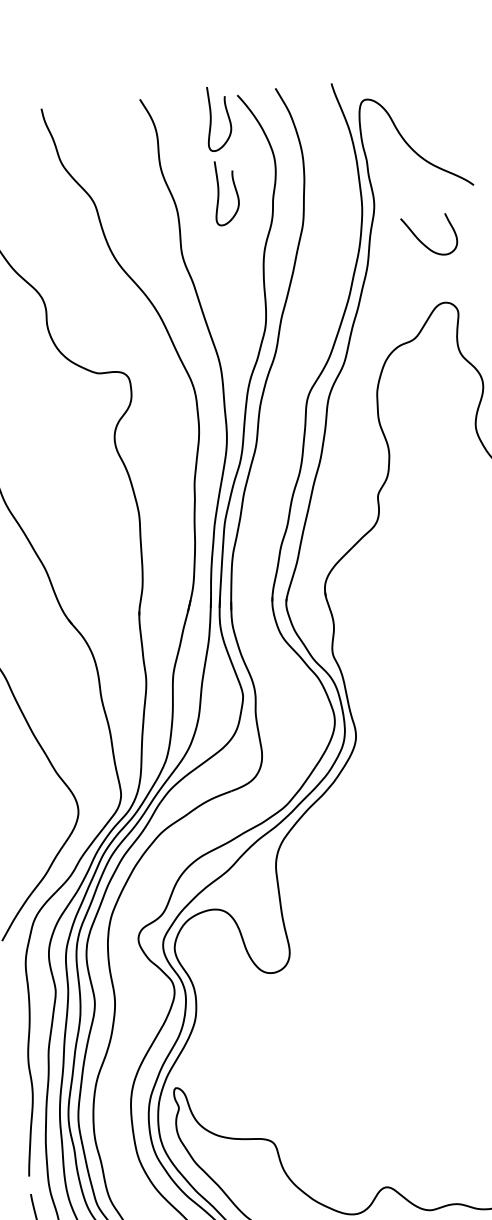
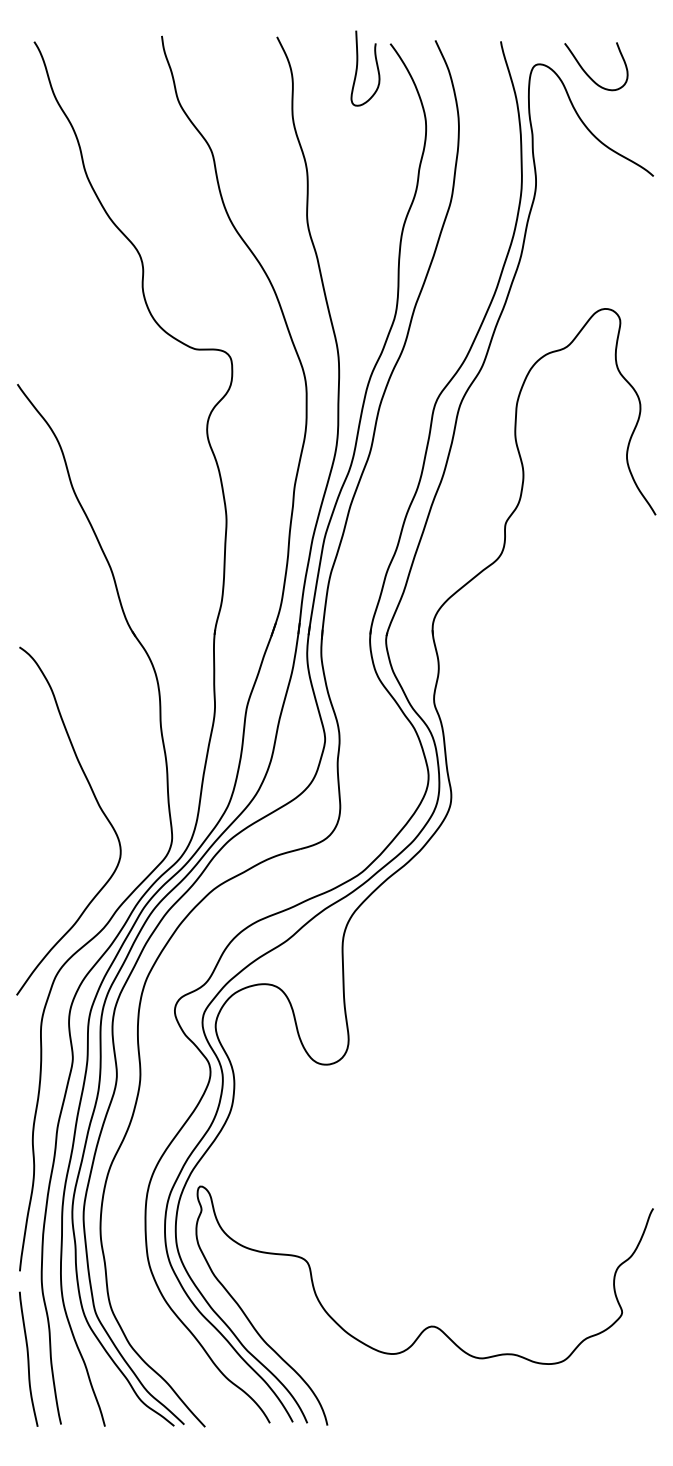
curve: (219, 193) -> (357, 155), removed
curve: (423, 243) -> (588, 74), moved

